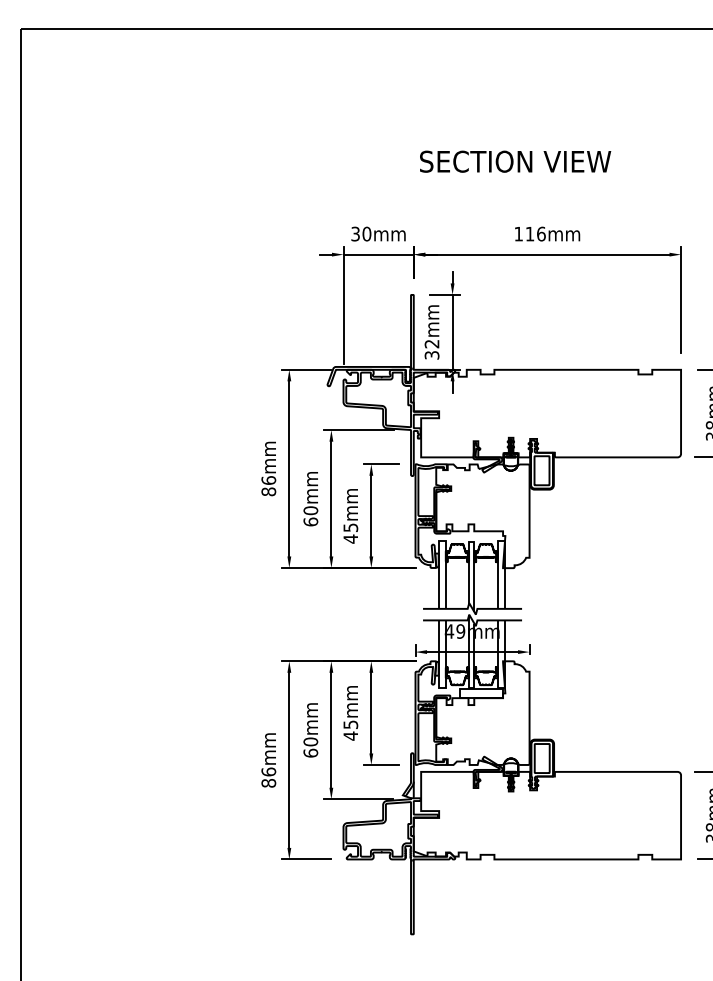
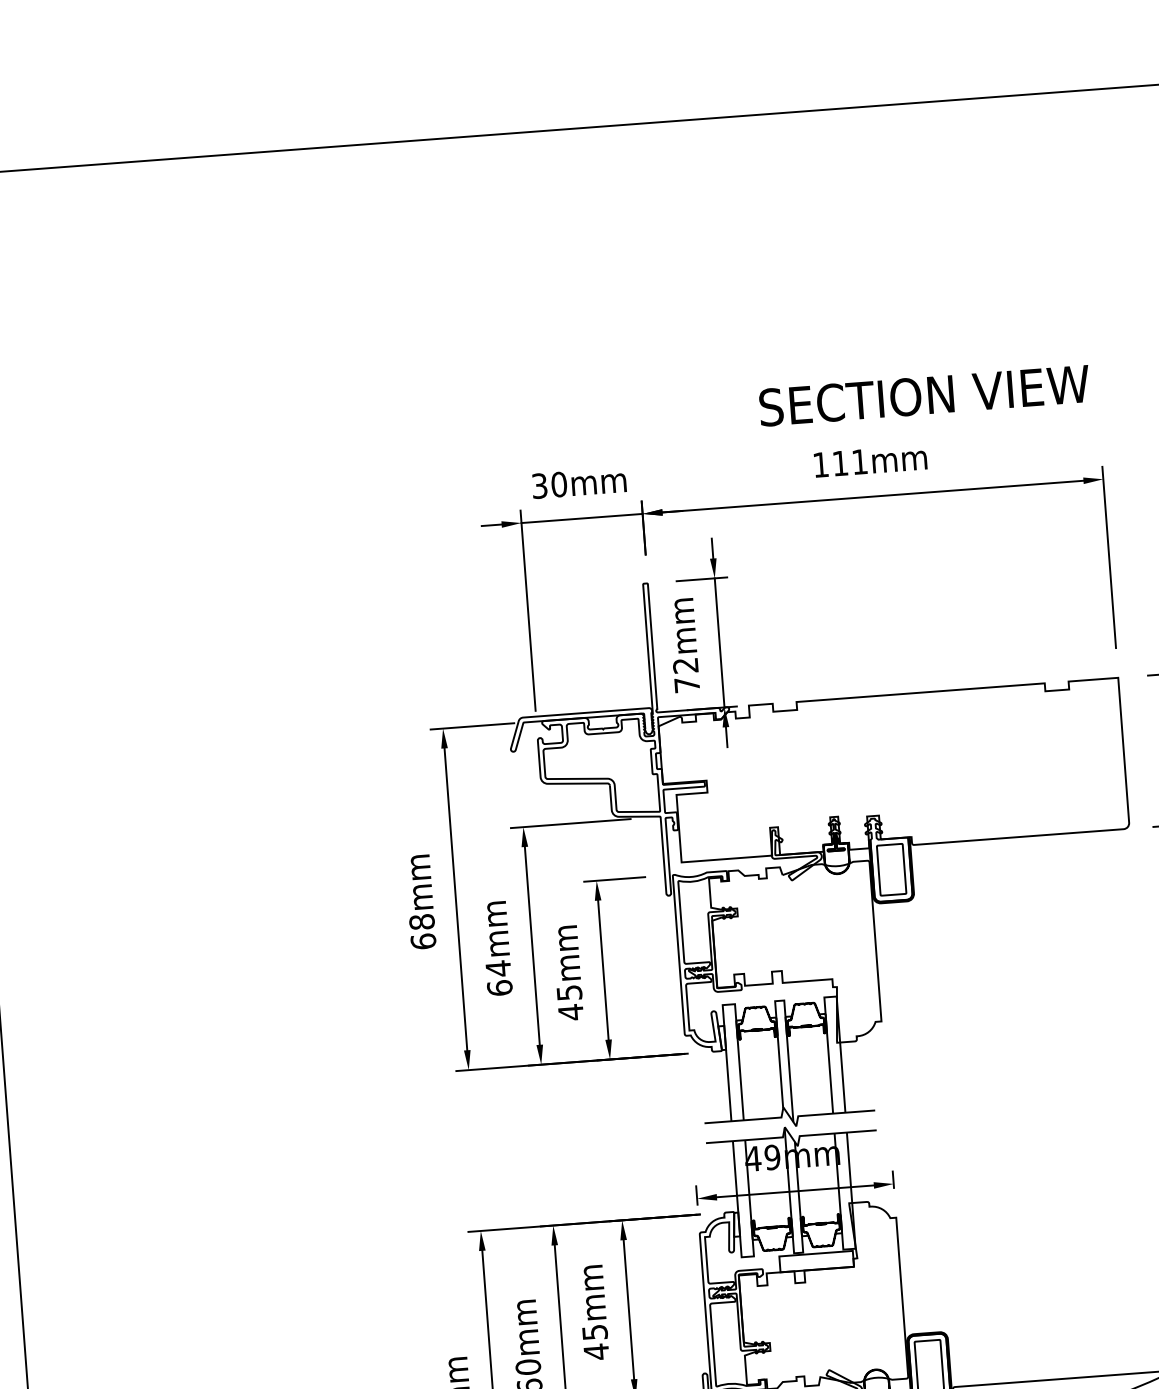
text: (515, 161) -> (924, 395), moved
text: (541, 233) -> (860, 460), 116mm -> 111mm
text: (431, 355) -> (686, 685), 32mm -> 72mm
text: (268, 486) -> (422, 932), 86mm -> 68mm
text: (310, 510) -> (497, 968), 60mm -> 64mm

